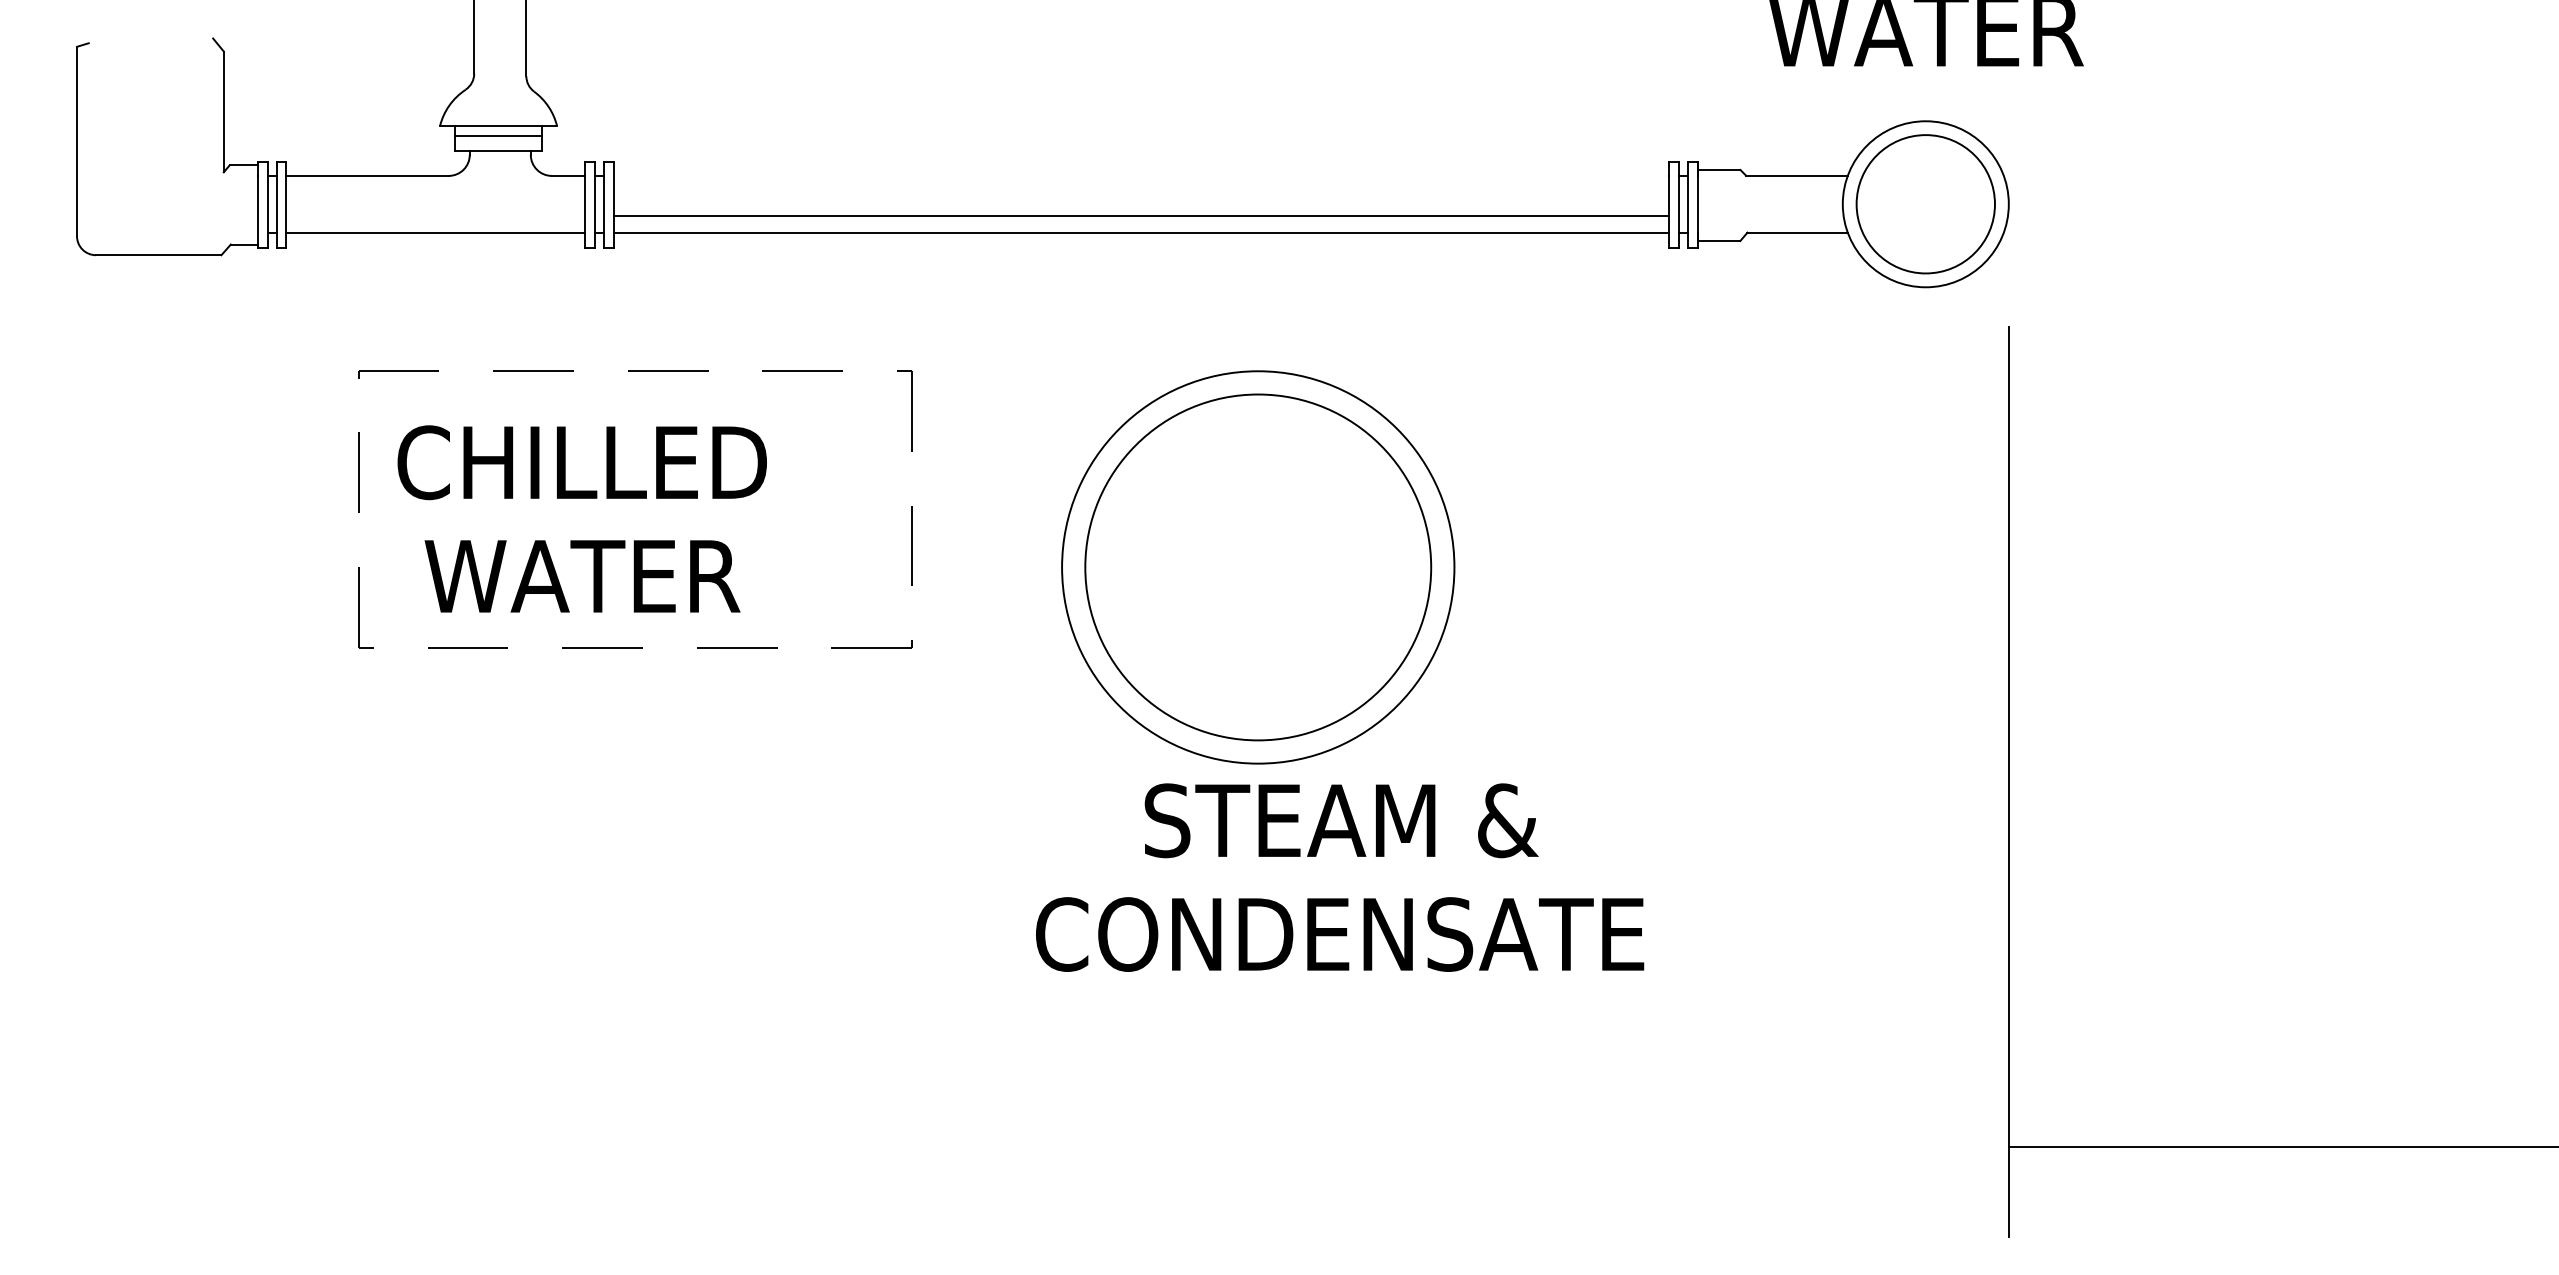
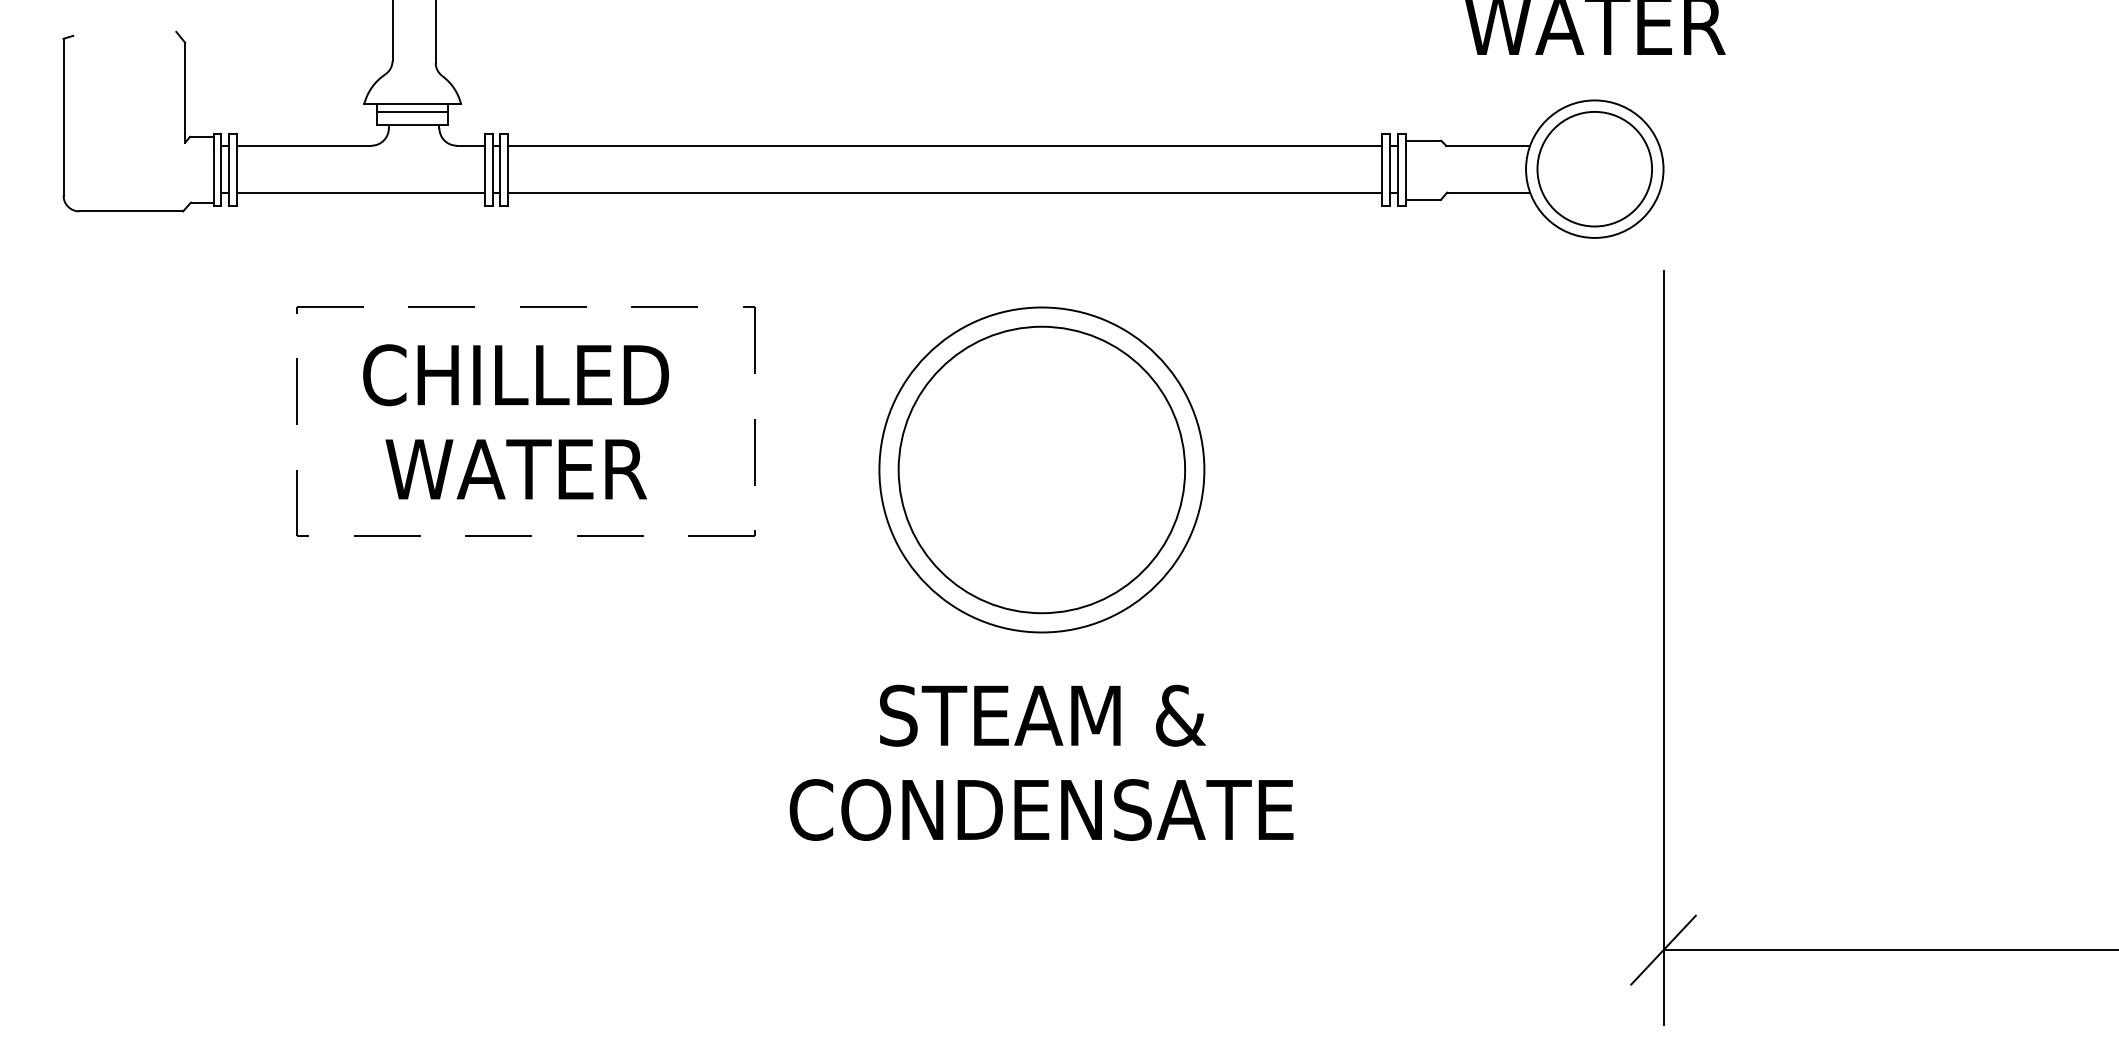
line: (1141, 215) -> (945, 145), moved
text: (581, 518) -> (515, 421), moved
text: (1339, 877) -> (1041, 762), moved
line: (2008, 1146) -> (1663, 949), added

